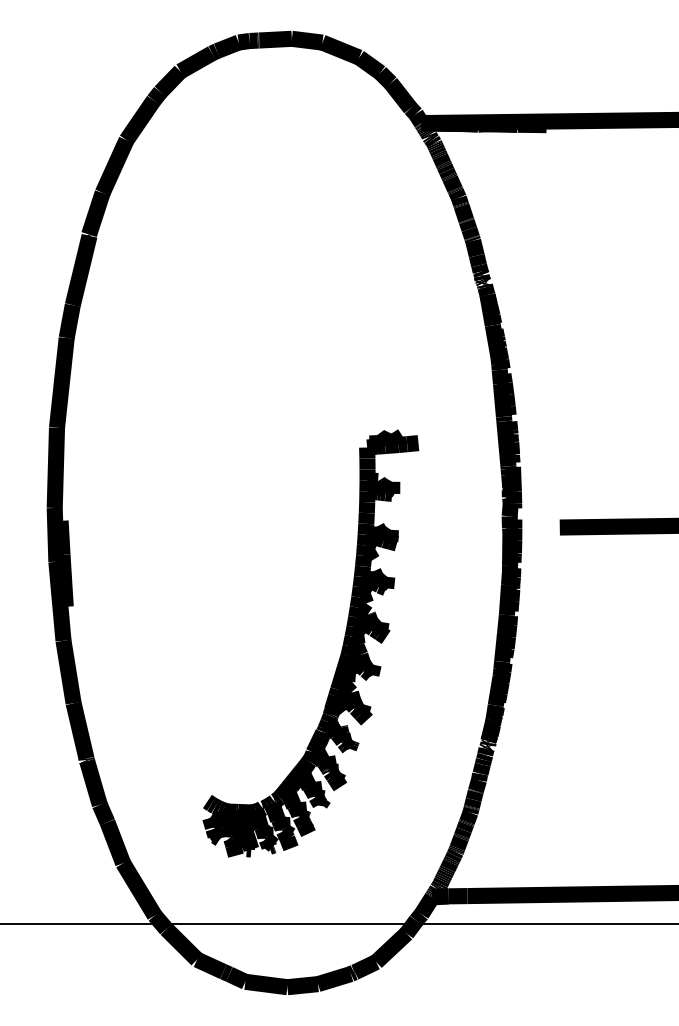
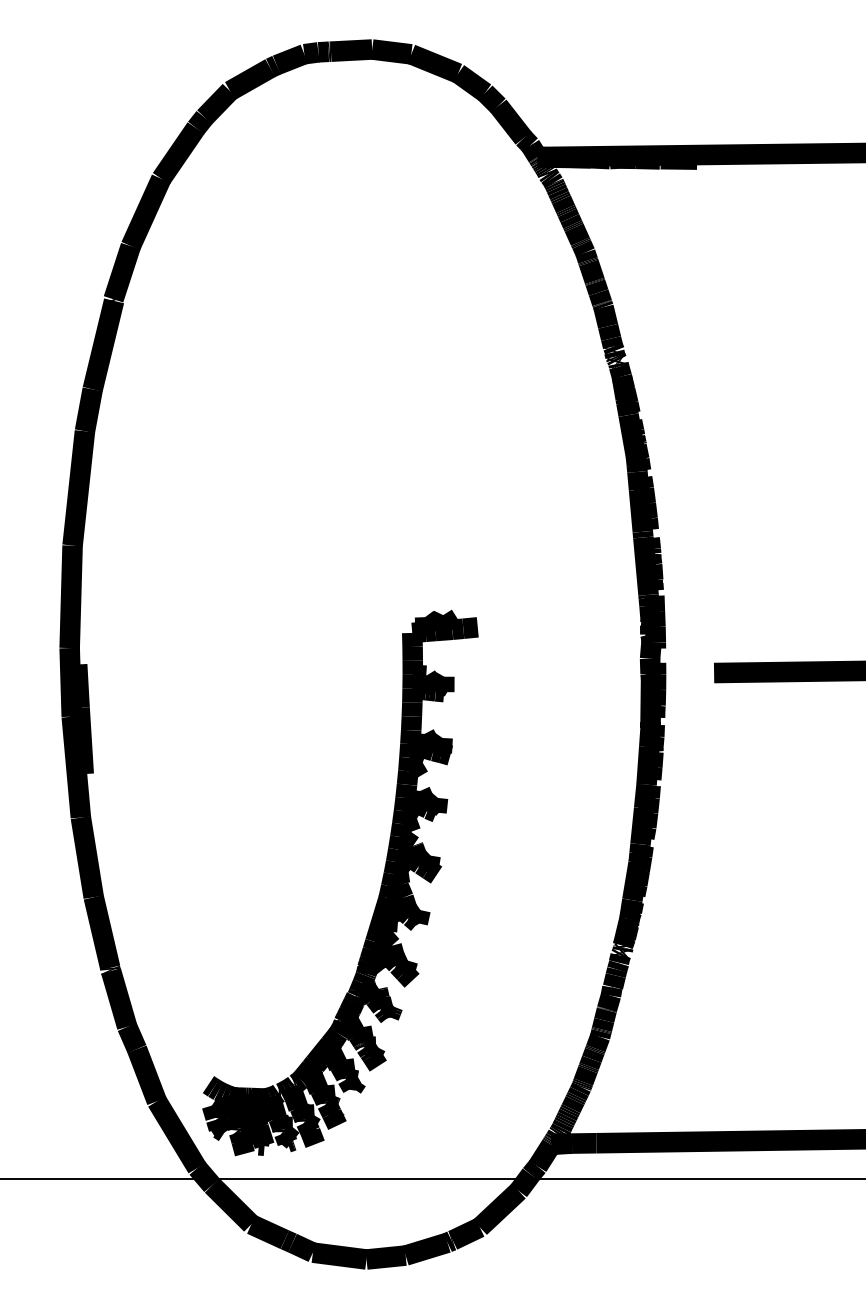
part: (341, 649) -> (379, 890), moved

